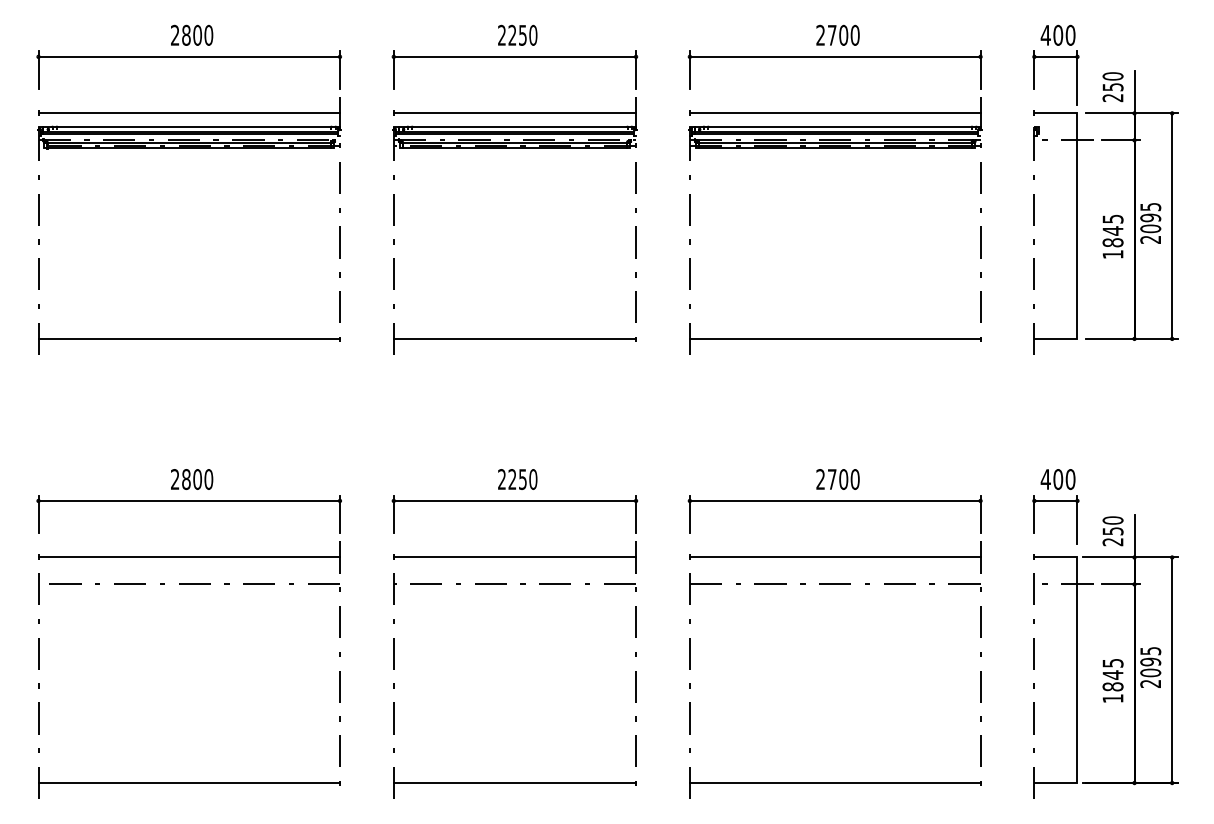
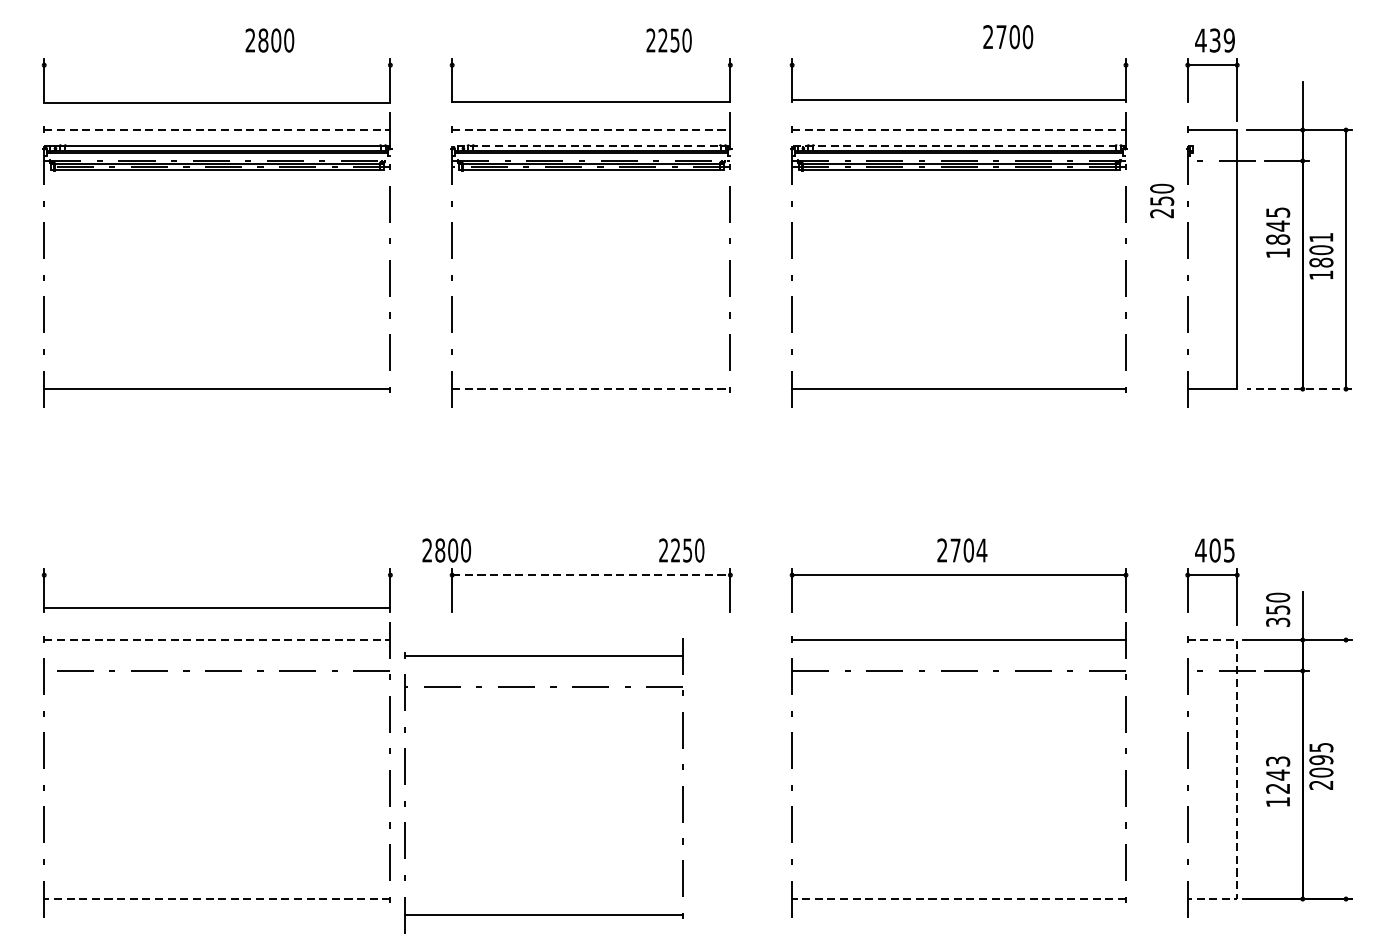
text: (192, 34) -> (270, 39), moved
text: (517, 34) -> (668, 39), moved
text: (837, 34) -> (1007, 36), moved
text: (1064, 34) -> (1222, 39), 400 -> 439
line: (188, 56) -> (216, 102), moved
line: (514, 56) -> (590, 101), moved
line: (834, 56) -> (958, 99), moved
text: (1112, 87) -> (1161, 201), moved
line: (189, 113) -> (217, 130), solid -> dashed
line: (515, 113) -> (591, 130), solid -> dashed
line: (835, 113) -> (959, 130), solid -> dashed
line: (515, 127) -> (591, 146), solid -> dashed
line: (835, 127) -> (959, 146), solid -> dashed
text: (1150, 223) -> (1321, 256), 2095 -> 1801
text: (1112, 236) -> (1277, 232), moved
line: (515, 338) -> (591, 388), solid -> dashed
line: (1131, 338) -> (1299, 388), solid -> dashed
text: (192, 479) -> (447, 550), moved
text: (517, 479) -> (681, 550), moved
text: (854, 479) -> (981, 550), 2700 -> 2704
text: (1070, 479) -> (1229, 550), 400 -> 405
line: (188, 500) -> (216, 607), moved
line: (515, 500) -> (591, 574), solid -> dashed
text: (1113, 542) -> (1278, 622), 250 -> 350
line: (189, 557) -> (217, 640), solid -> dashed
part: (520, 584) -> (550, 687), moved
line: (1077, 670) -> (1237, 769), solid -> dashed
line: (1172, 670) -> (1346, 769), removed
text: (1112, 674) -> (1277, 774), 1845 -> 1243
line: (189, 783) -> (217, 899), solid -> dashed
line: (834, 783) -> (958, 899), solid -> dashed

